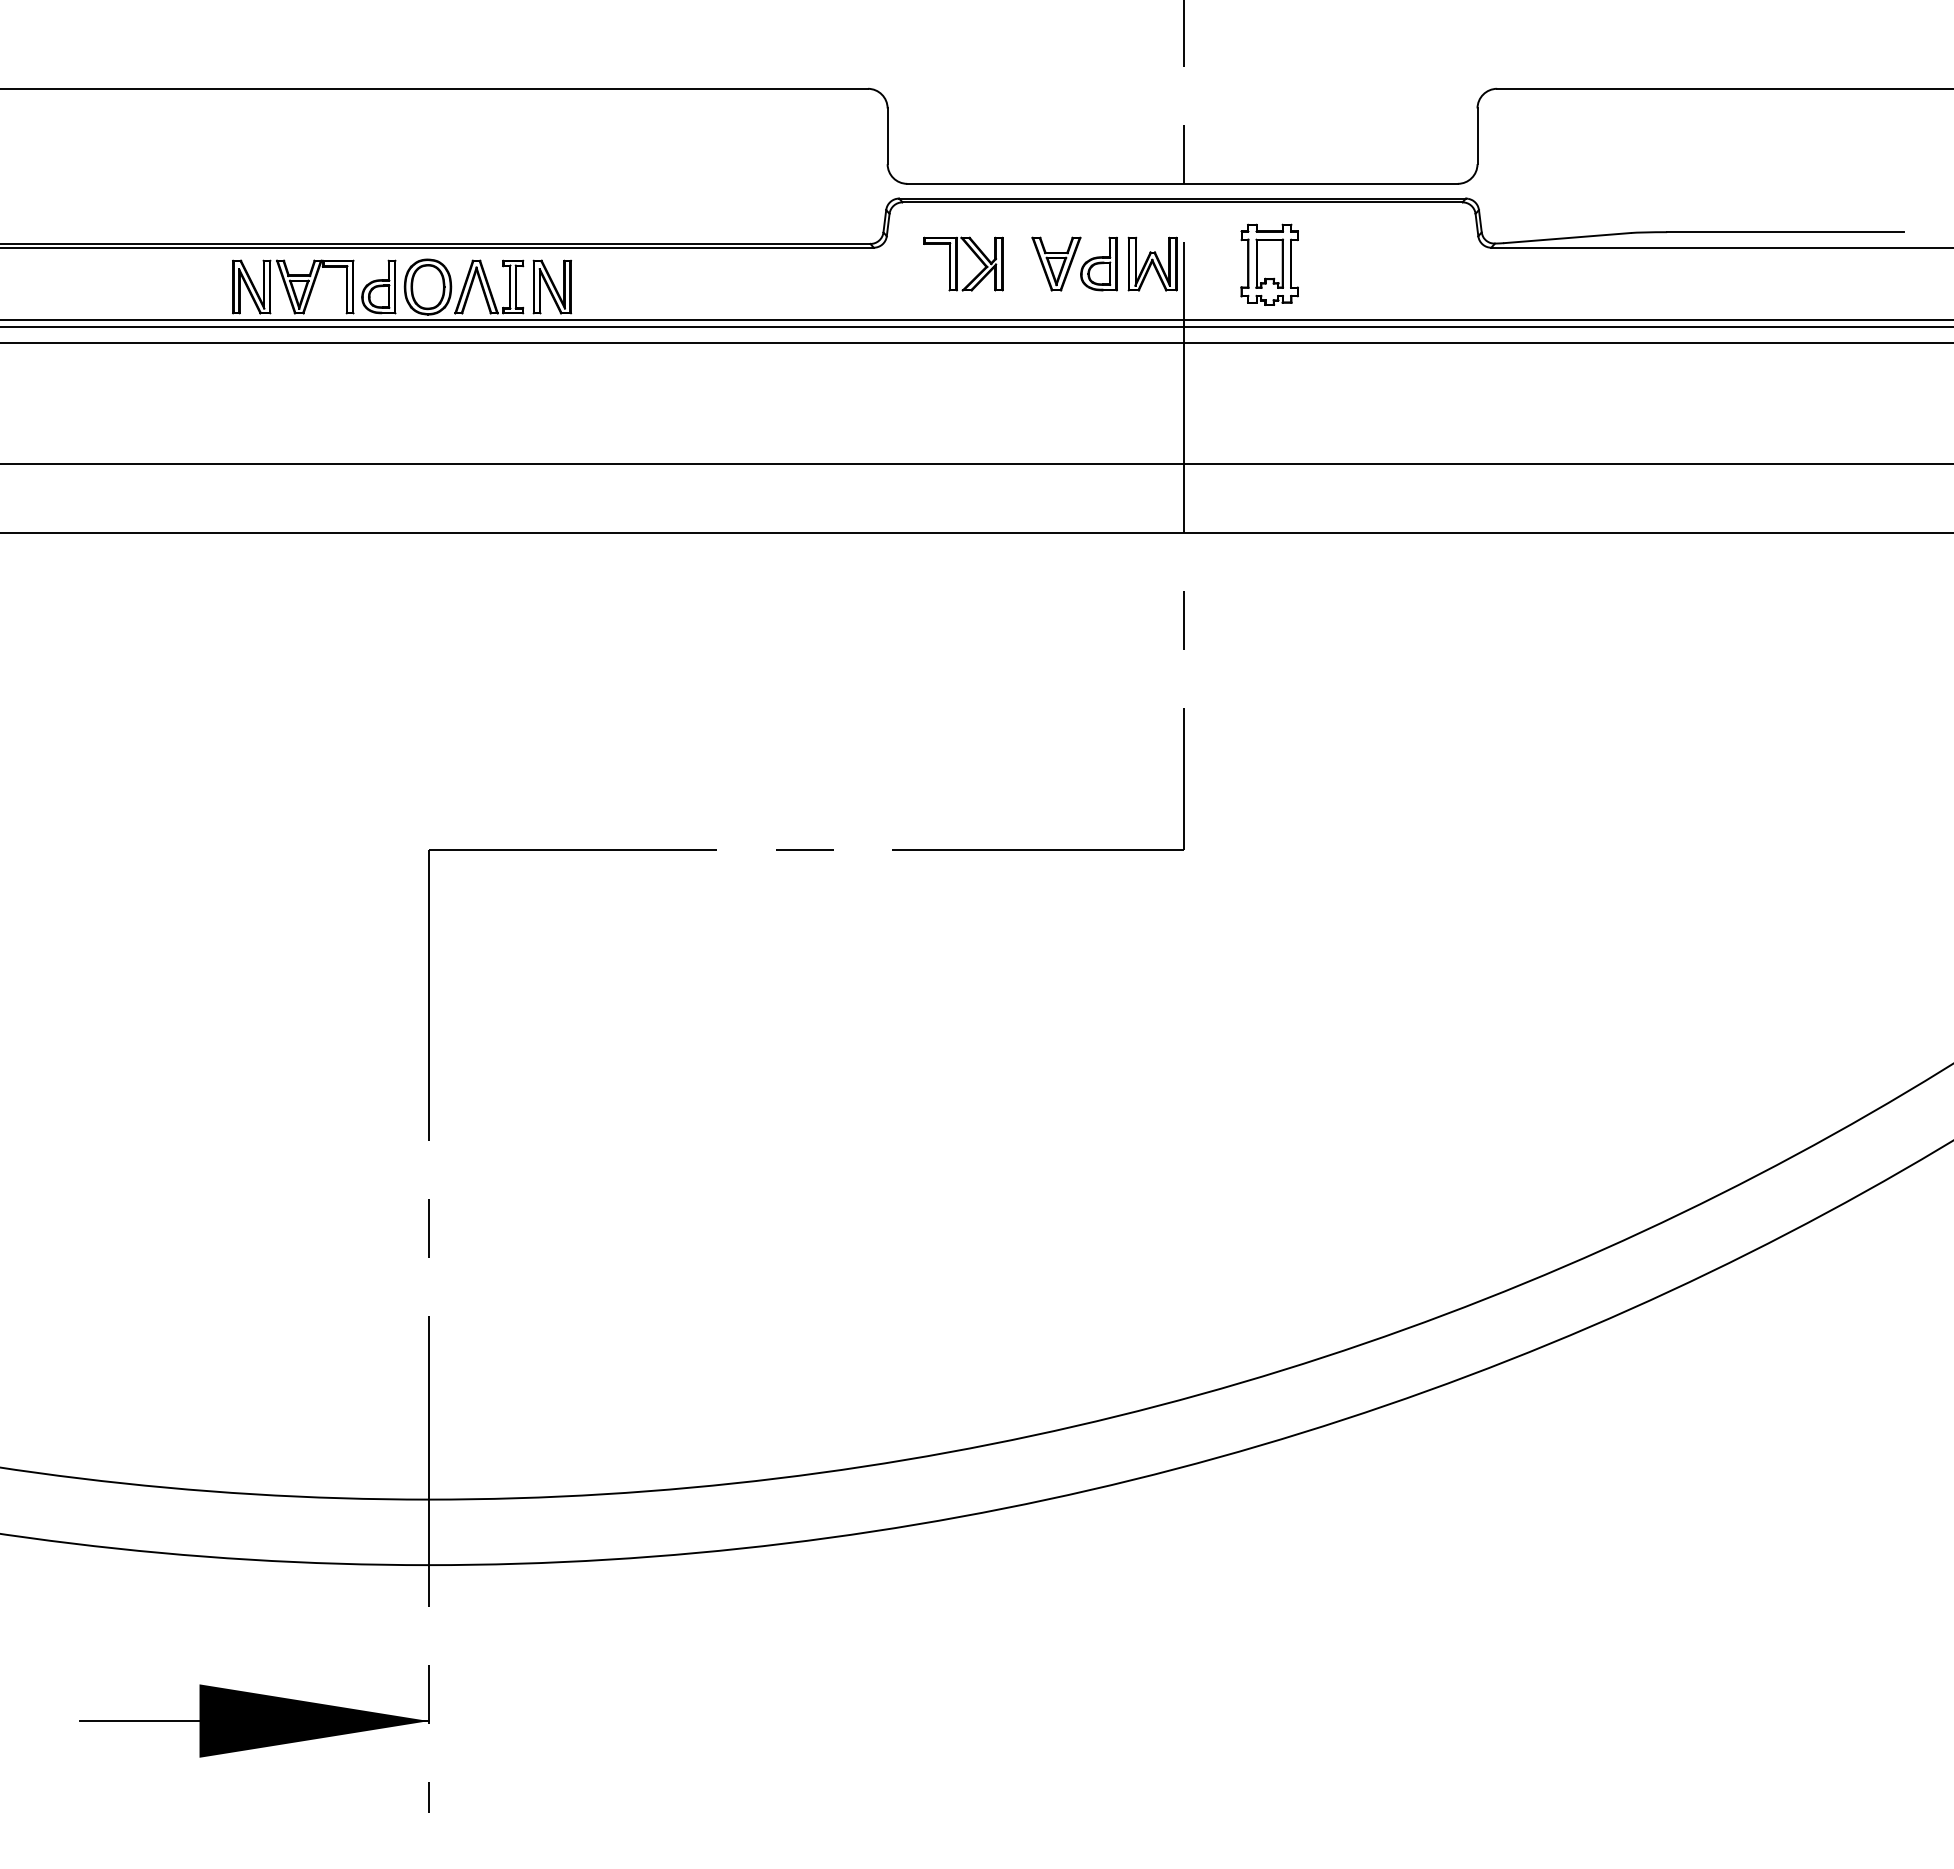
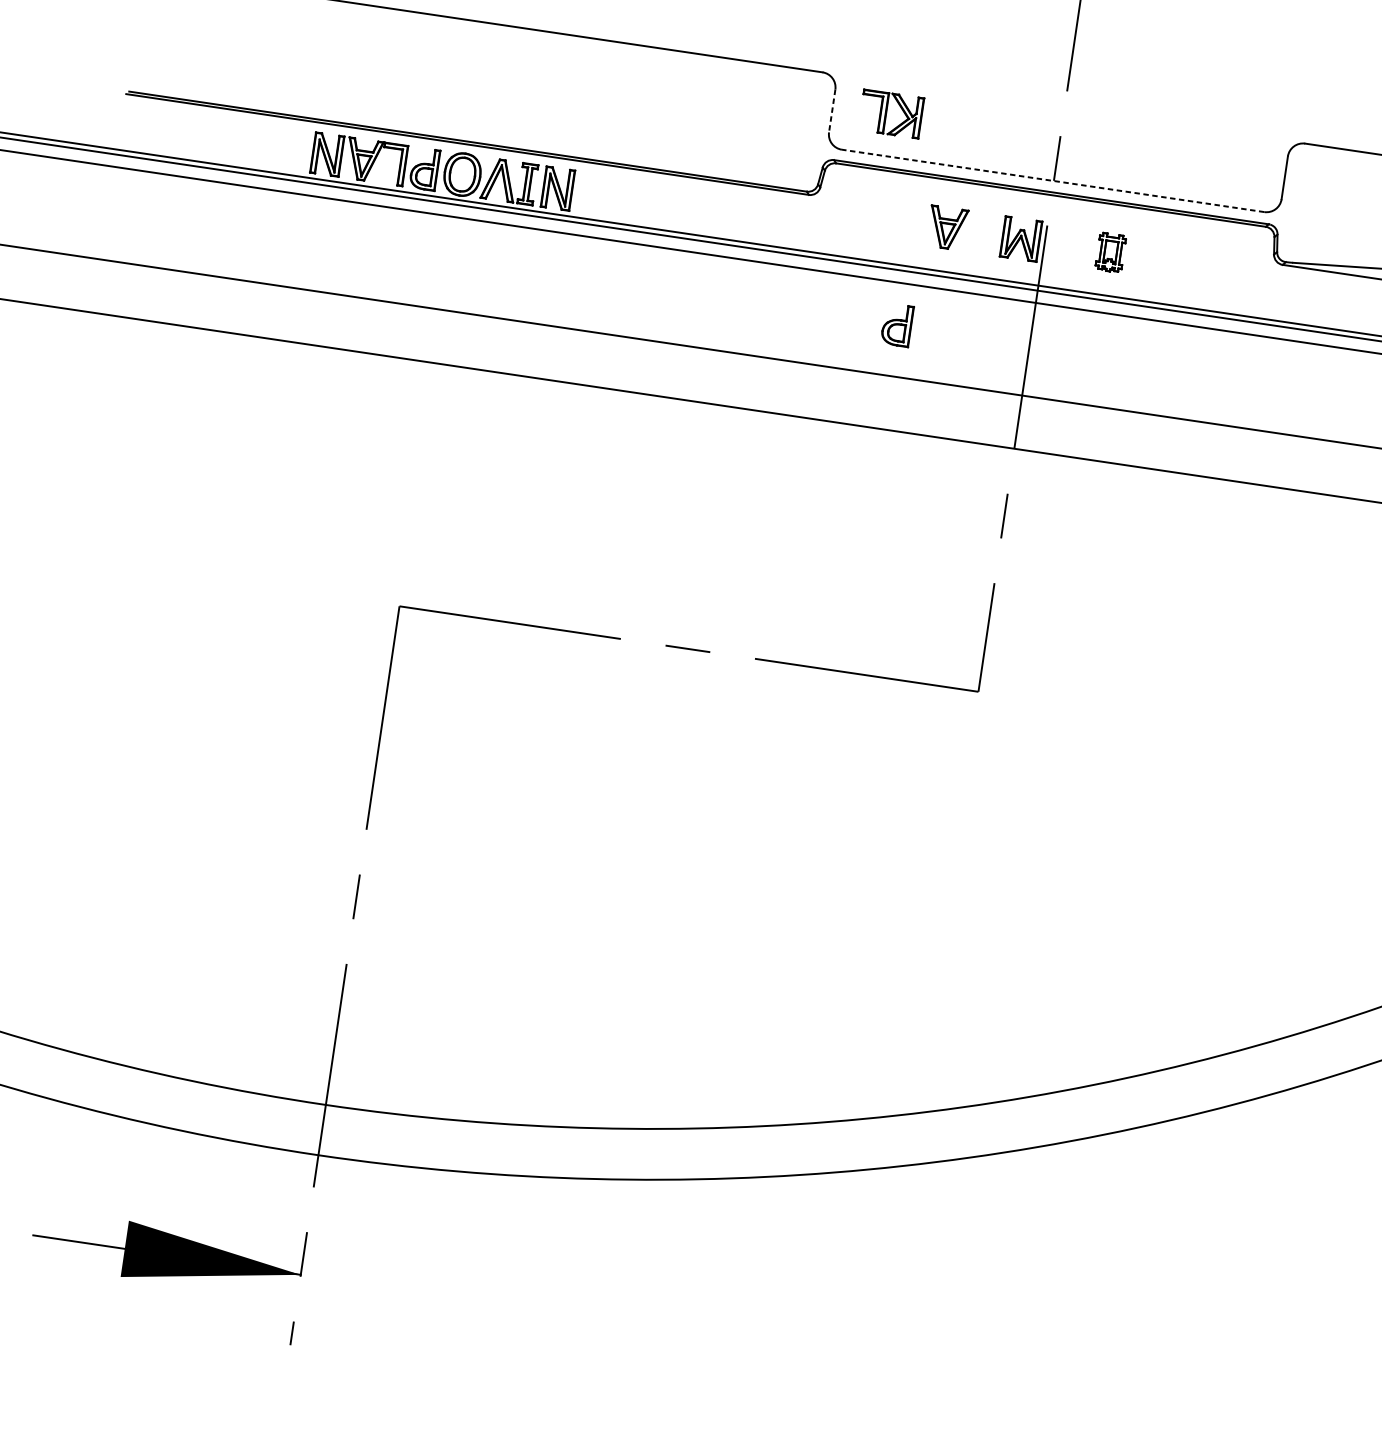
line: (887, 136) -> (832, 111), solid -> dashed
line: (1182, 183) -> (1053, 180), solid -> dashed
part: (963, 263) -> (891, 113), moved
part: (1098, 263) -> (897, 324), moved
part: (1269, 264) -> (1110, 252), size x0.6

